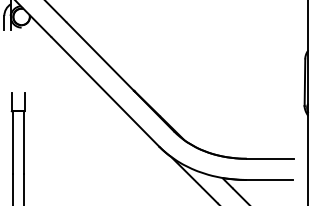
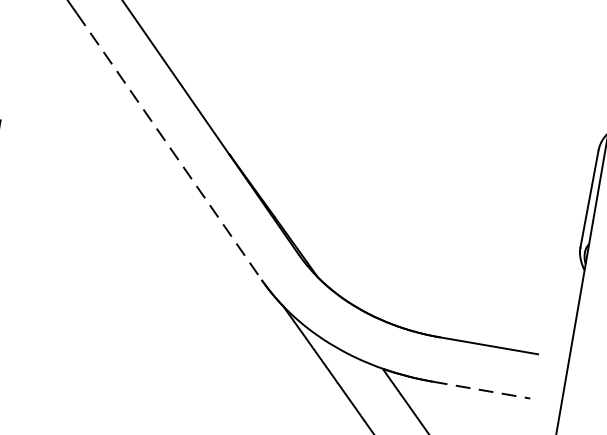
line: (105, 92) -> (169, 148), solid -> dashed
line: (270, 179) -> (482, 389), solid -> dashed

